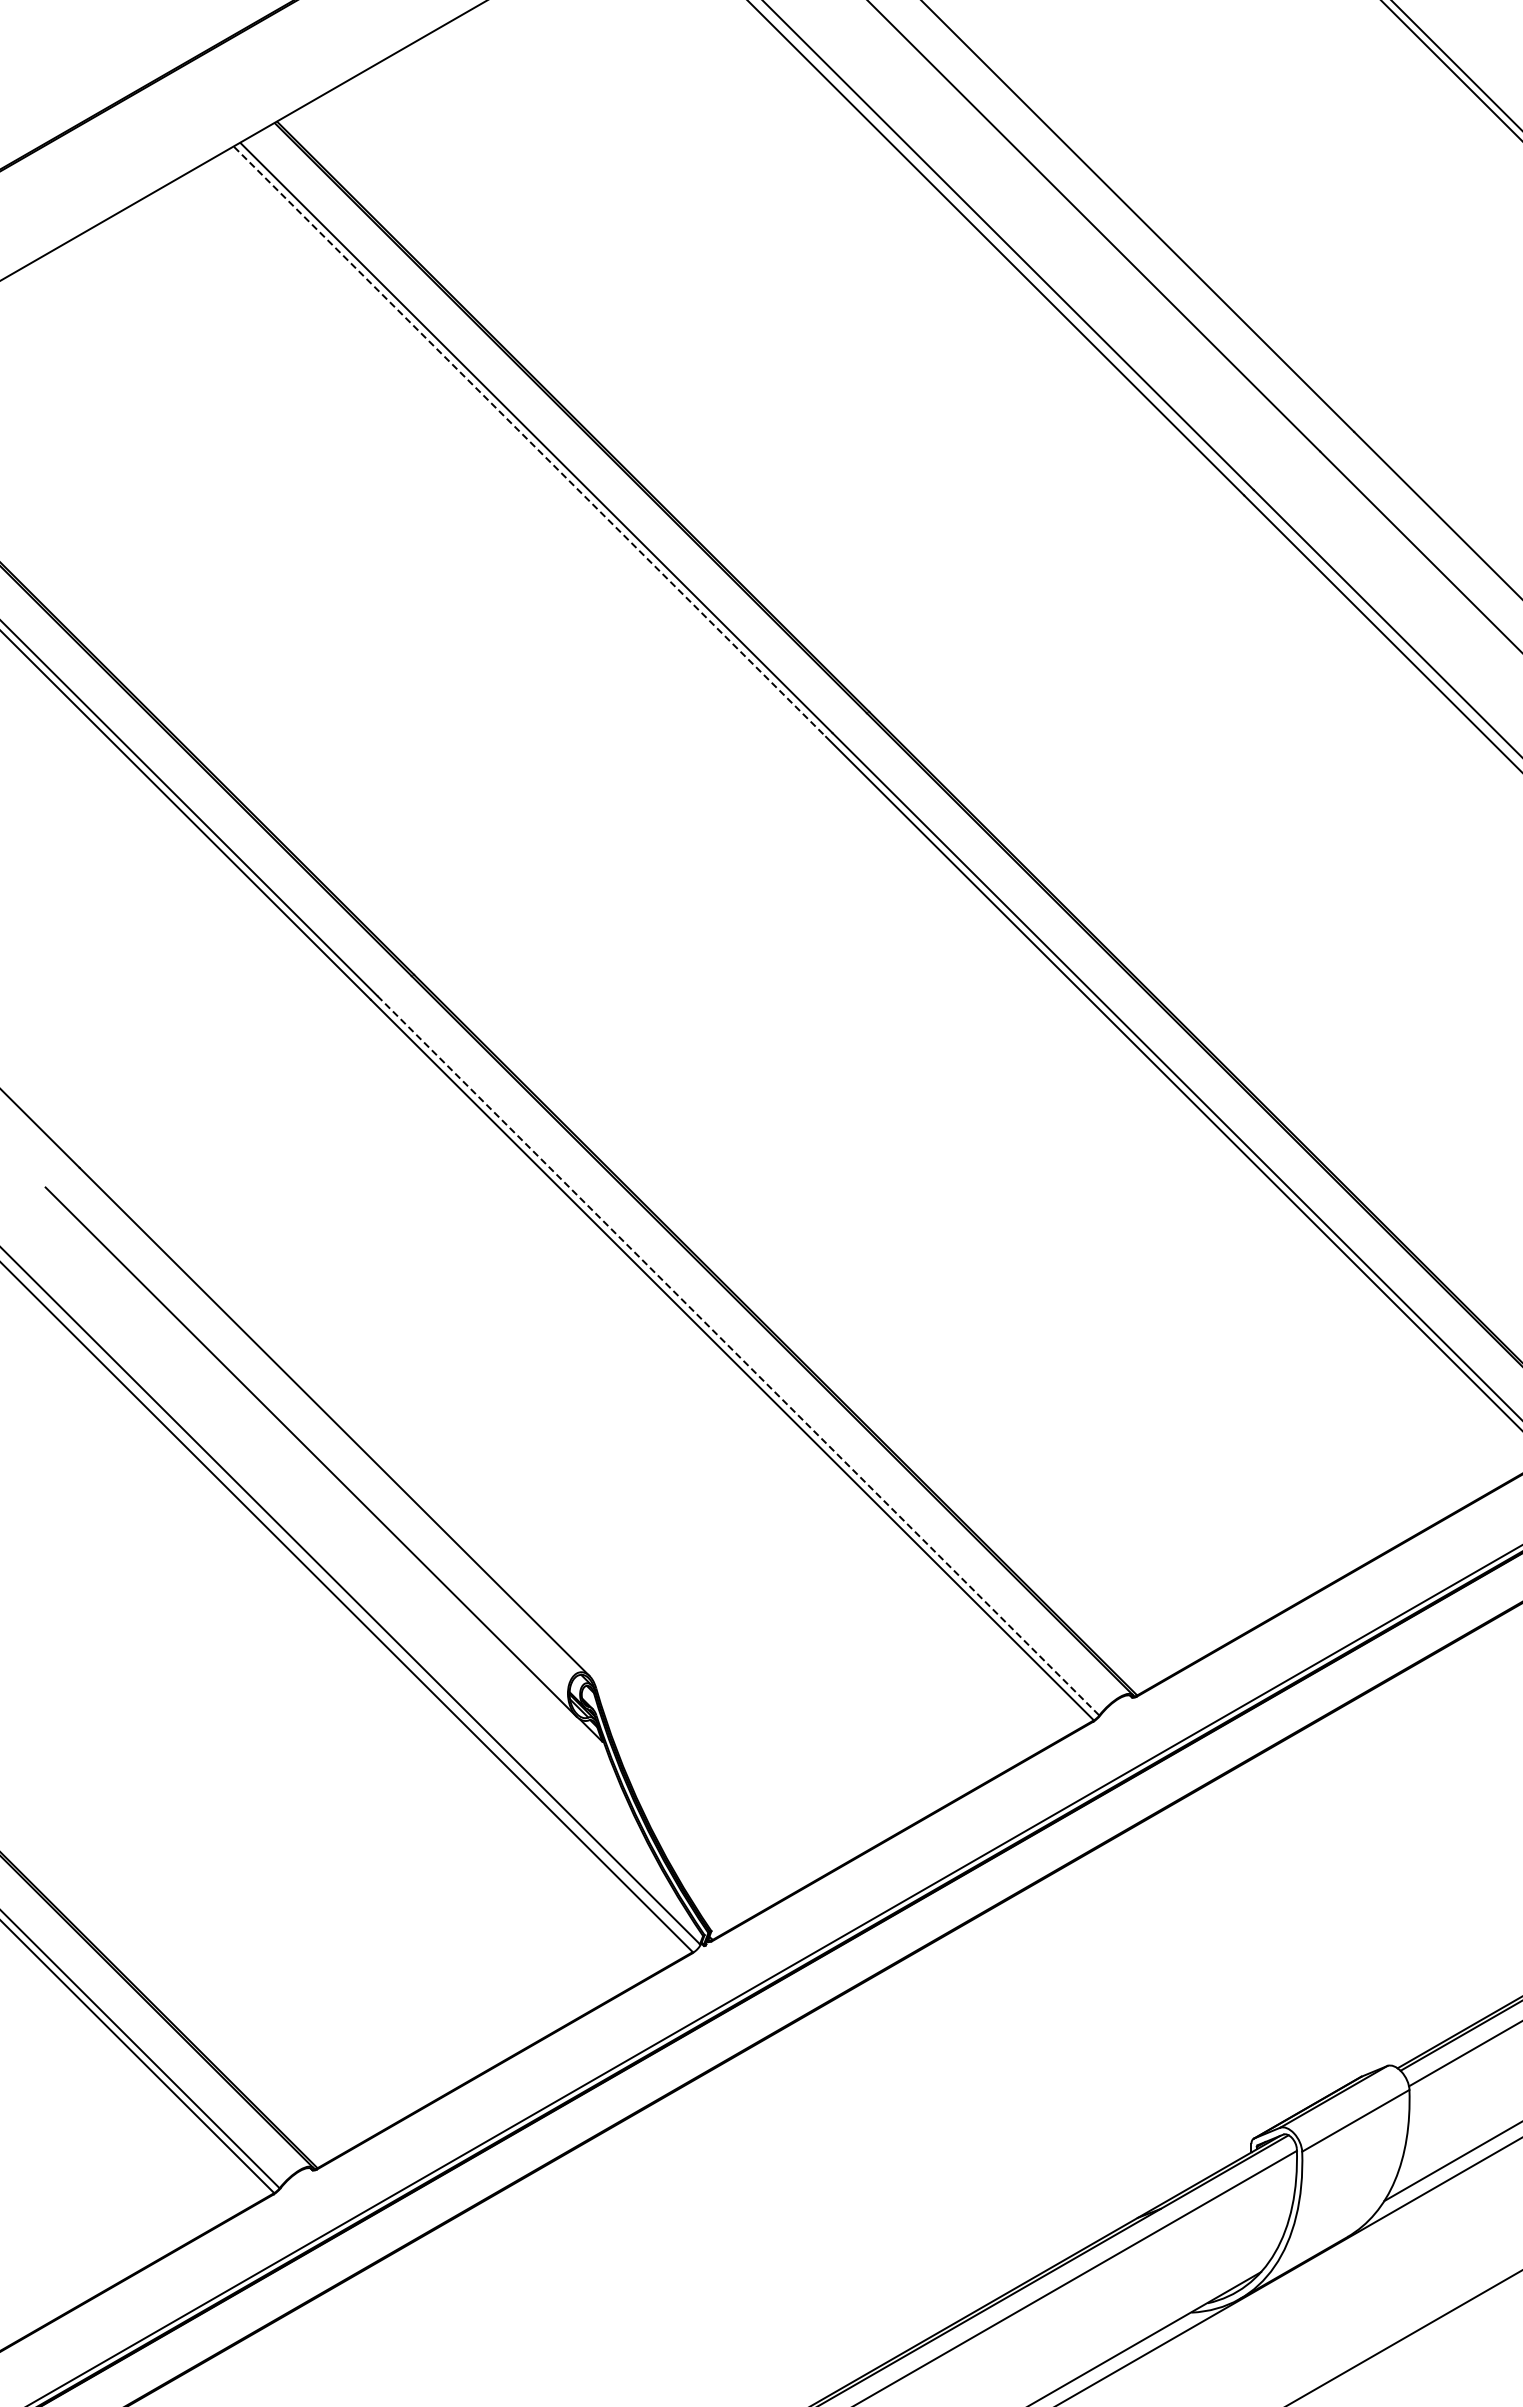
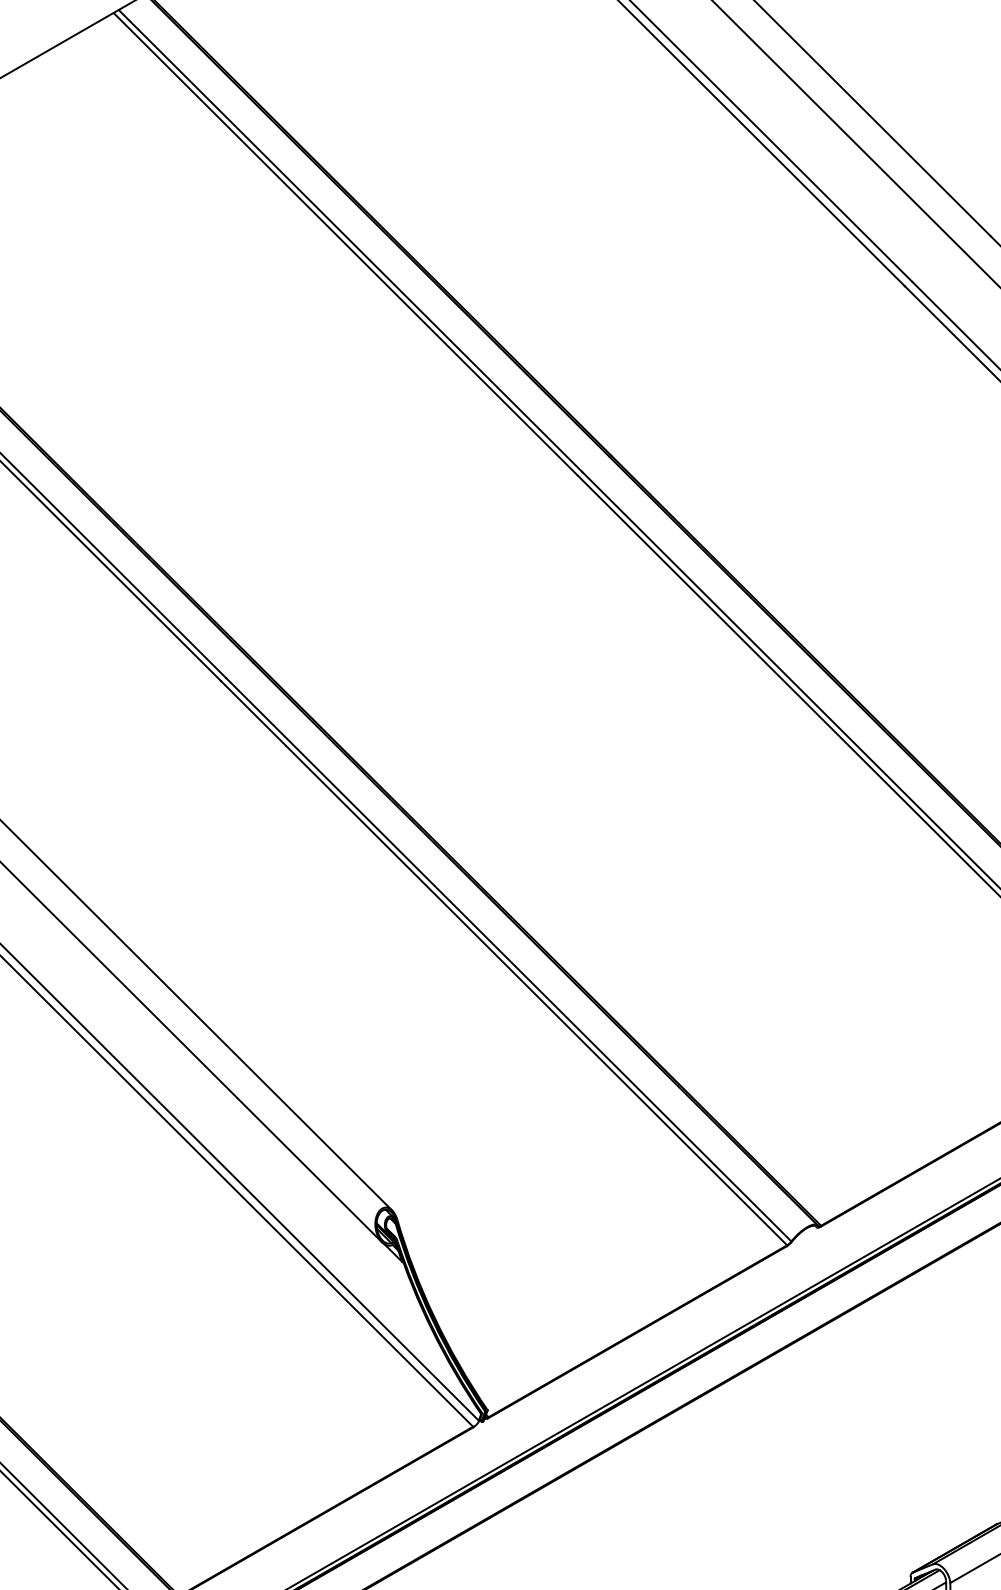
line: (530, 441) -> (346, 243), dashed -> solid
line: (738, 1355) -> (508, 959), dashed -> solid

